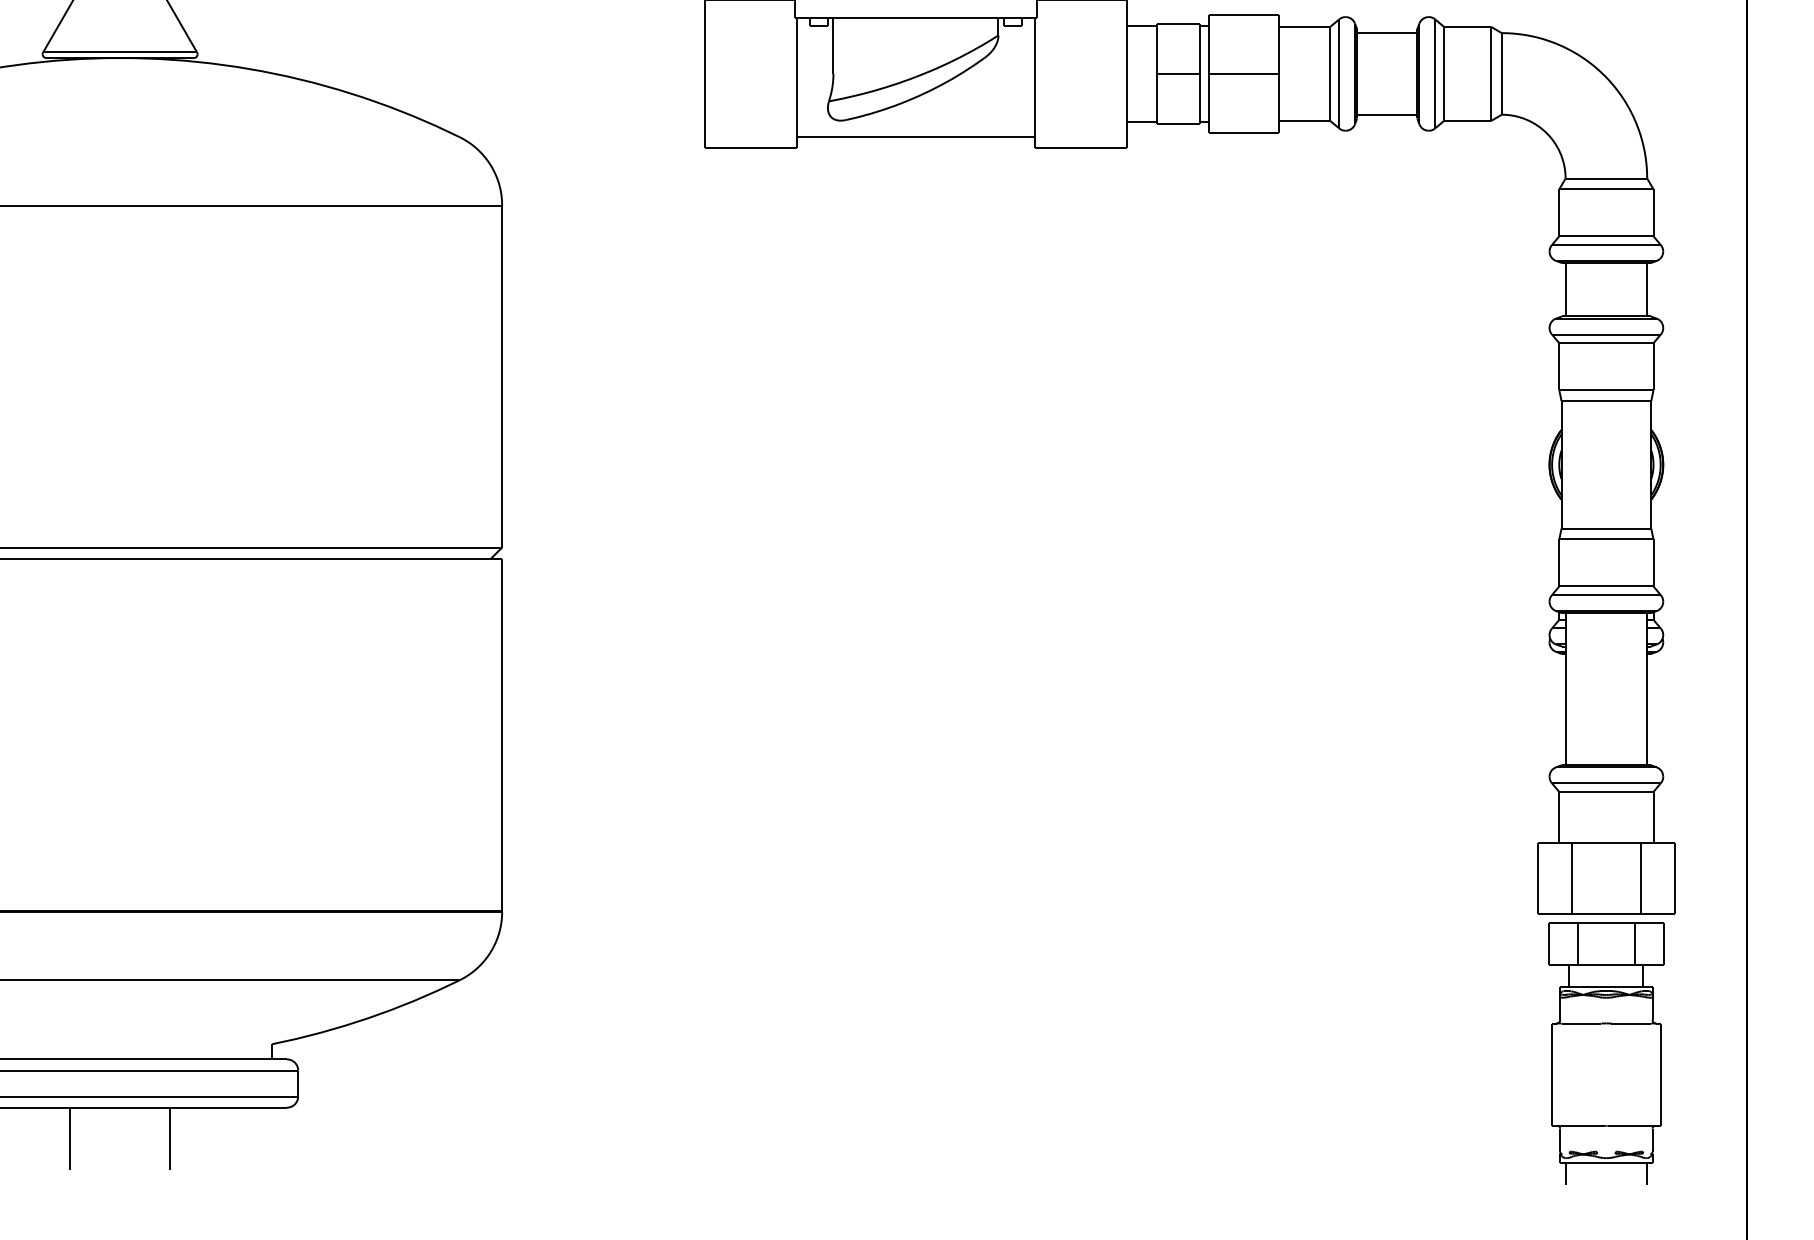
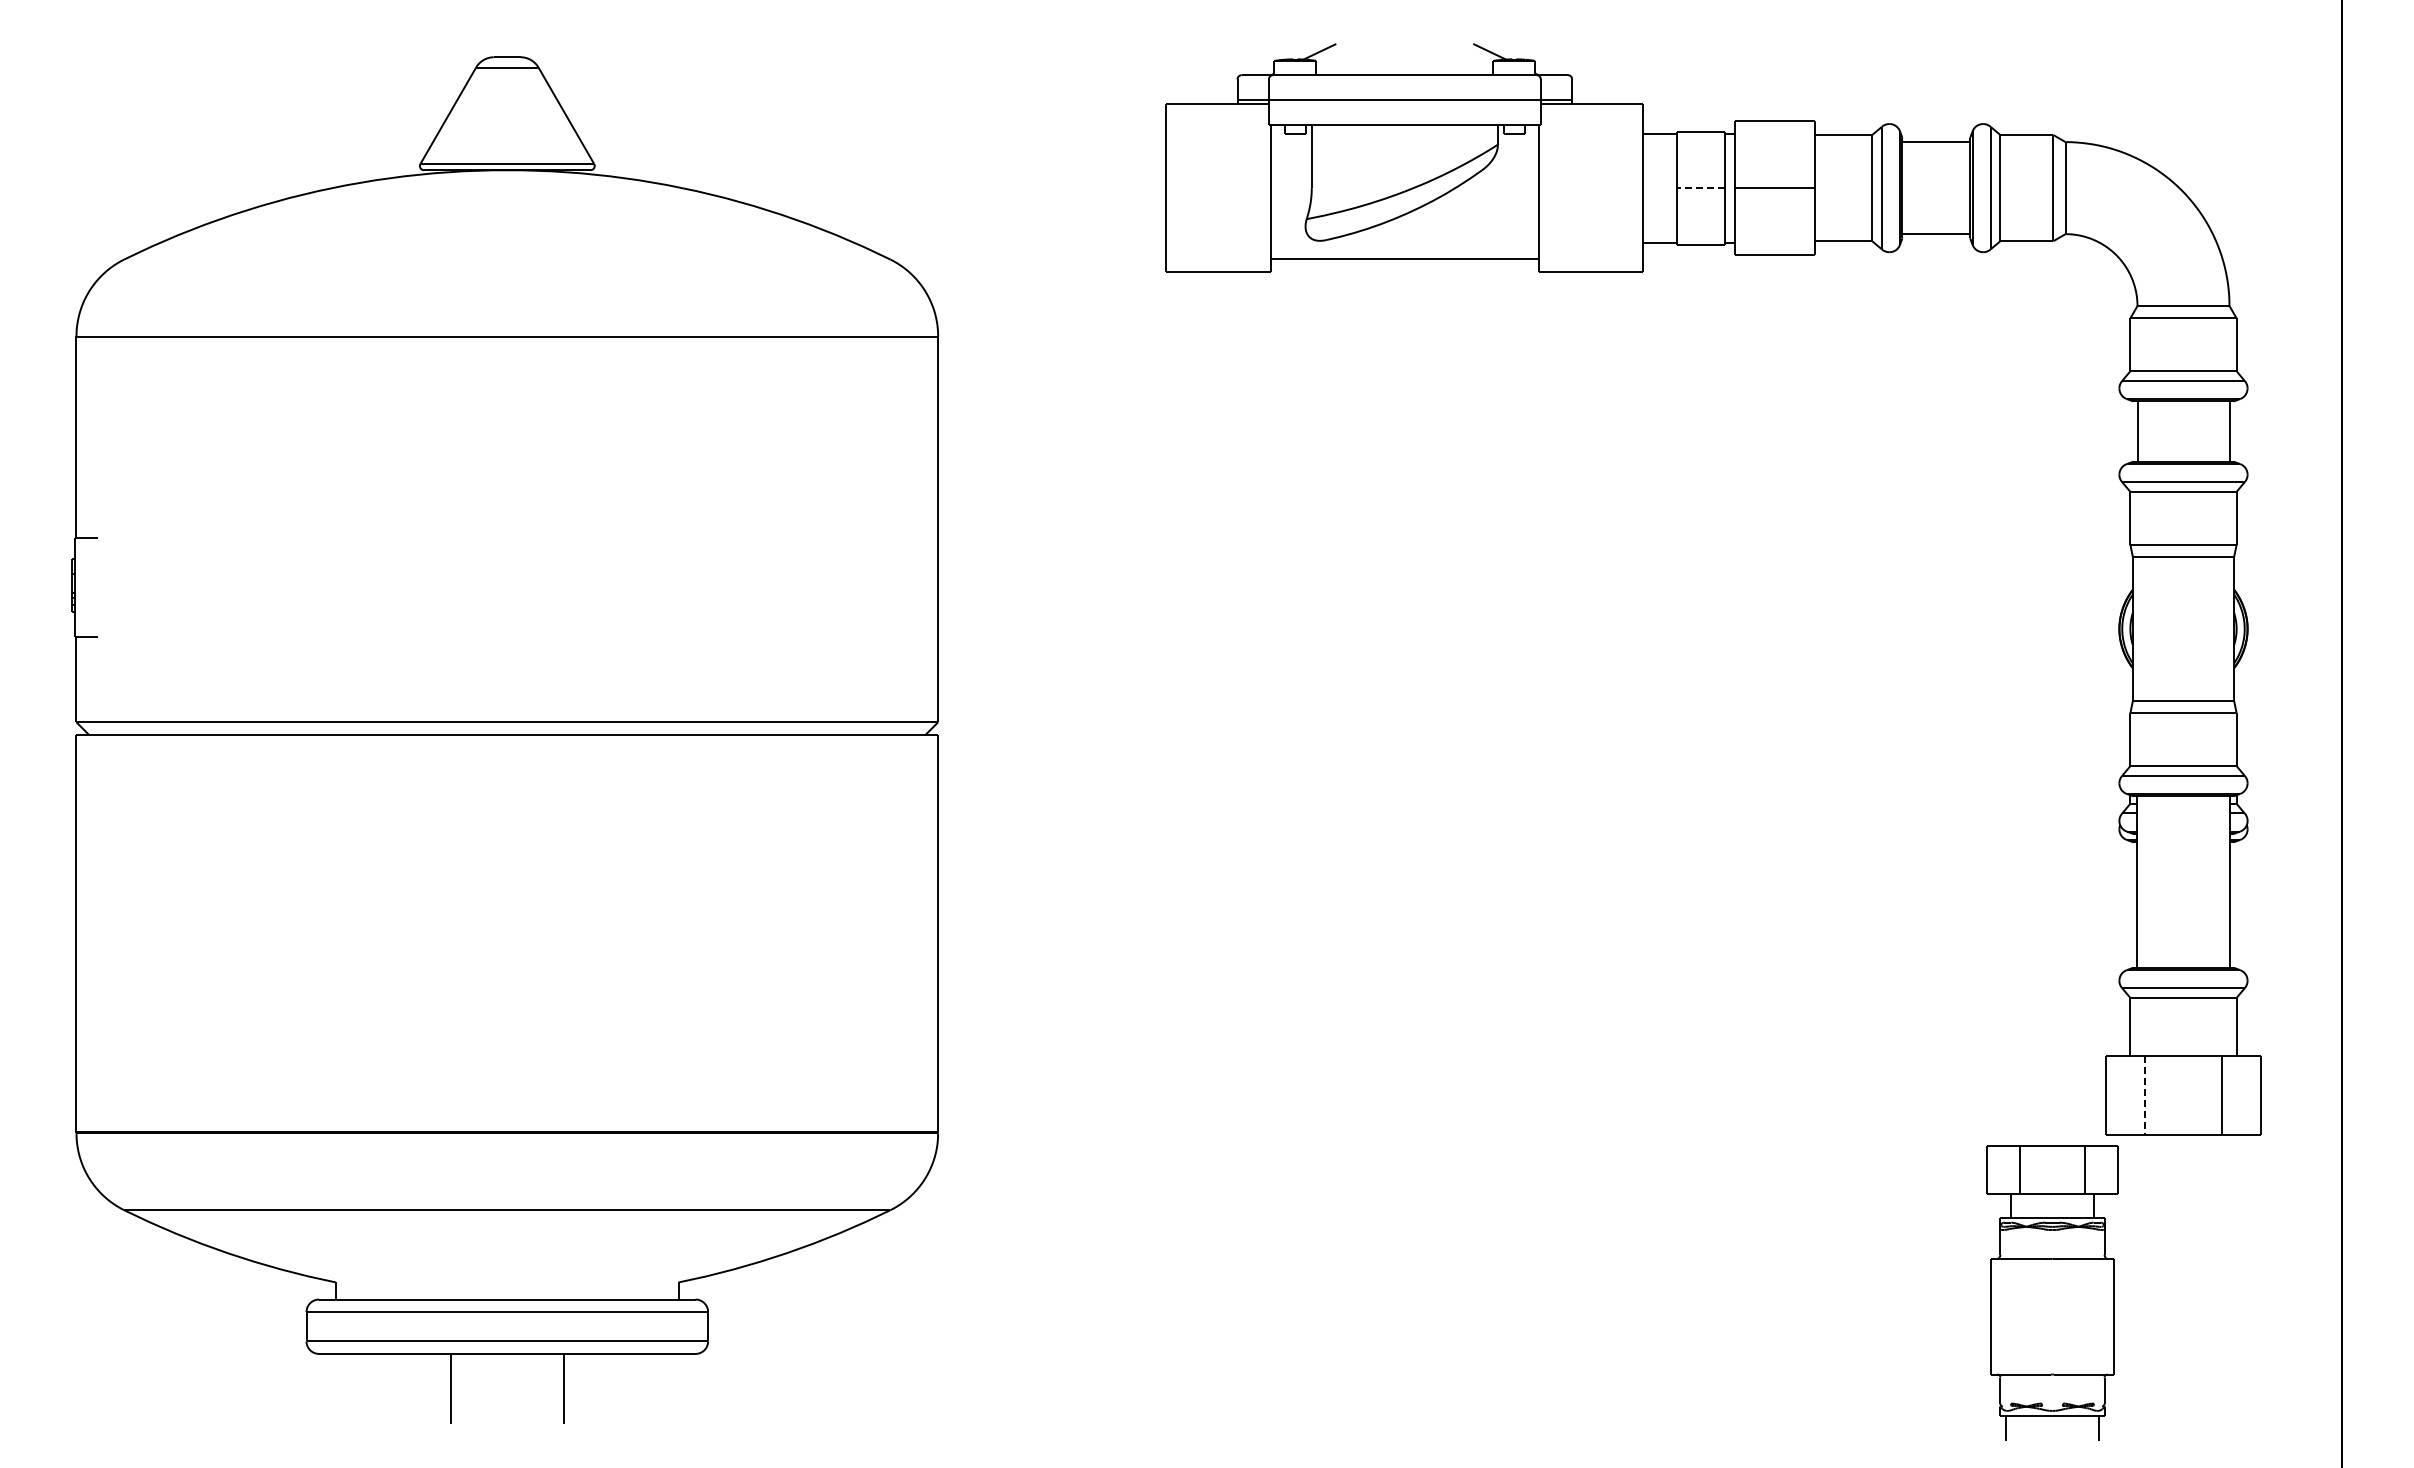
line: (1178, 74) -> (1700, 188), solid -> dashed
line: (1571, 878) -> (2144, 1095), solid -> dashed
part: (1606, 1053) -> (2052, 1292), moved

